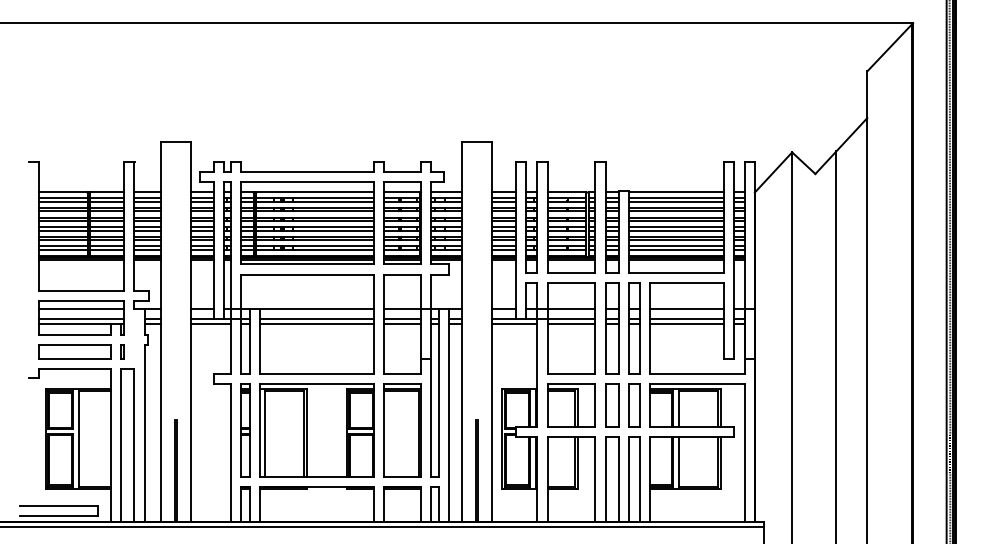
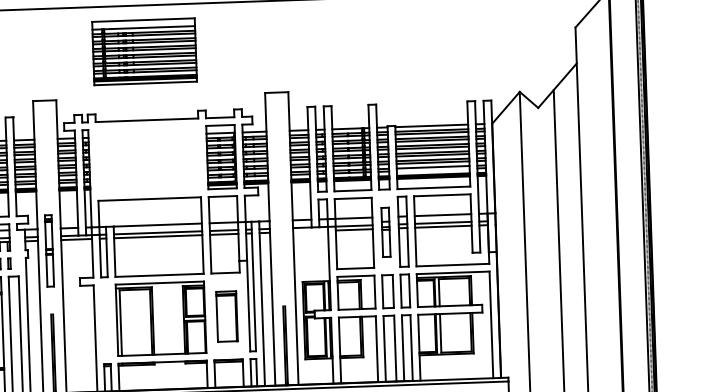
part: (307, 222) -> (144, 51), moved
line: (676, 249) -> (433, 169), removed
line: (514, 323) -> (310, 231), removed
part: (612, 328) -> (386, 232), size x0.7
part: (245, 430) -> (49, 251), moved
part: (402, 430) -> (226, 316), size x0.7

